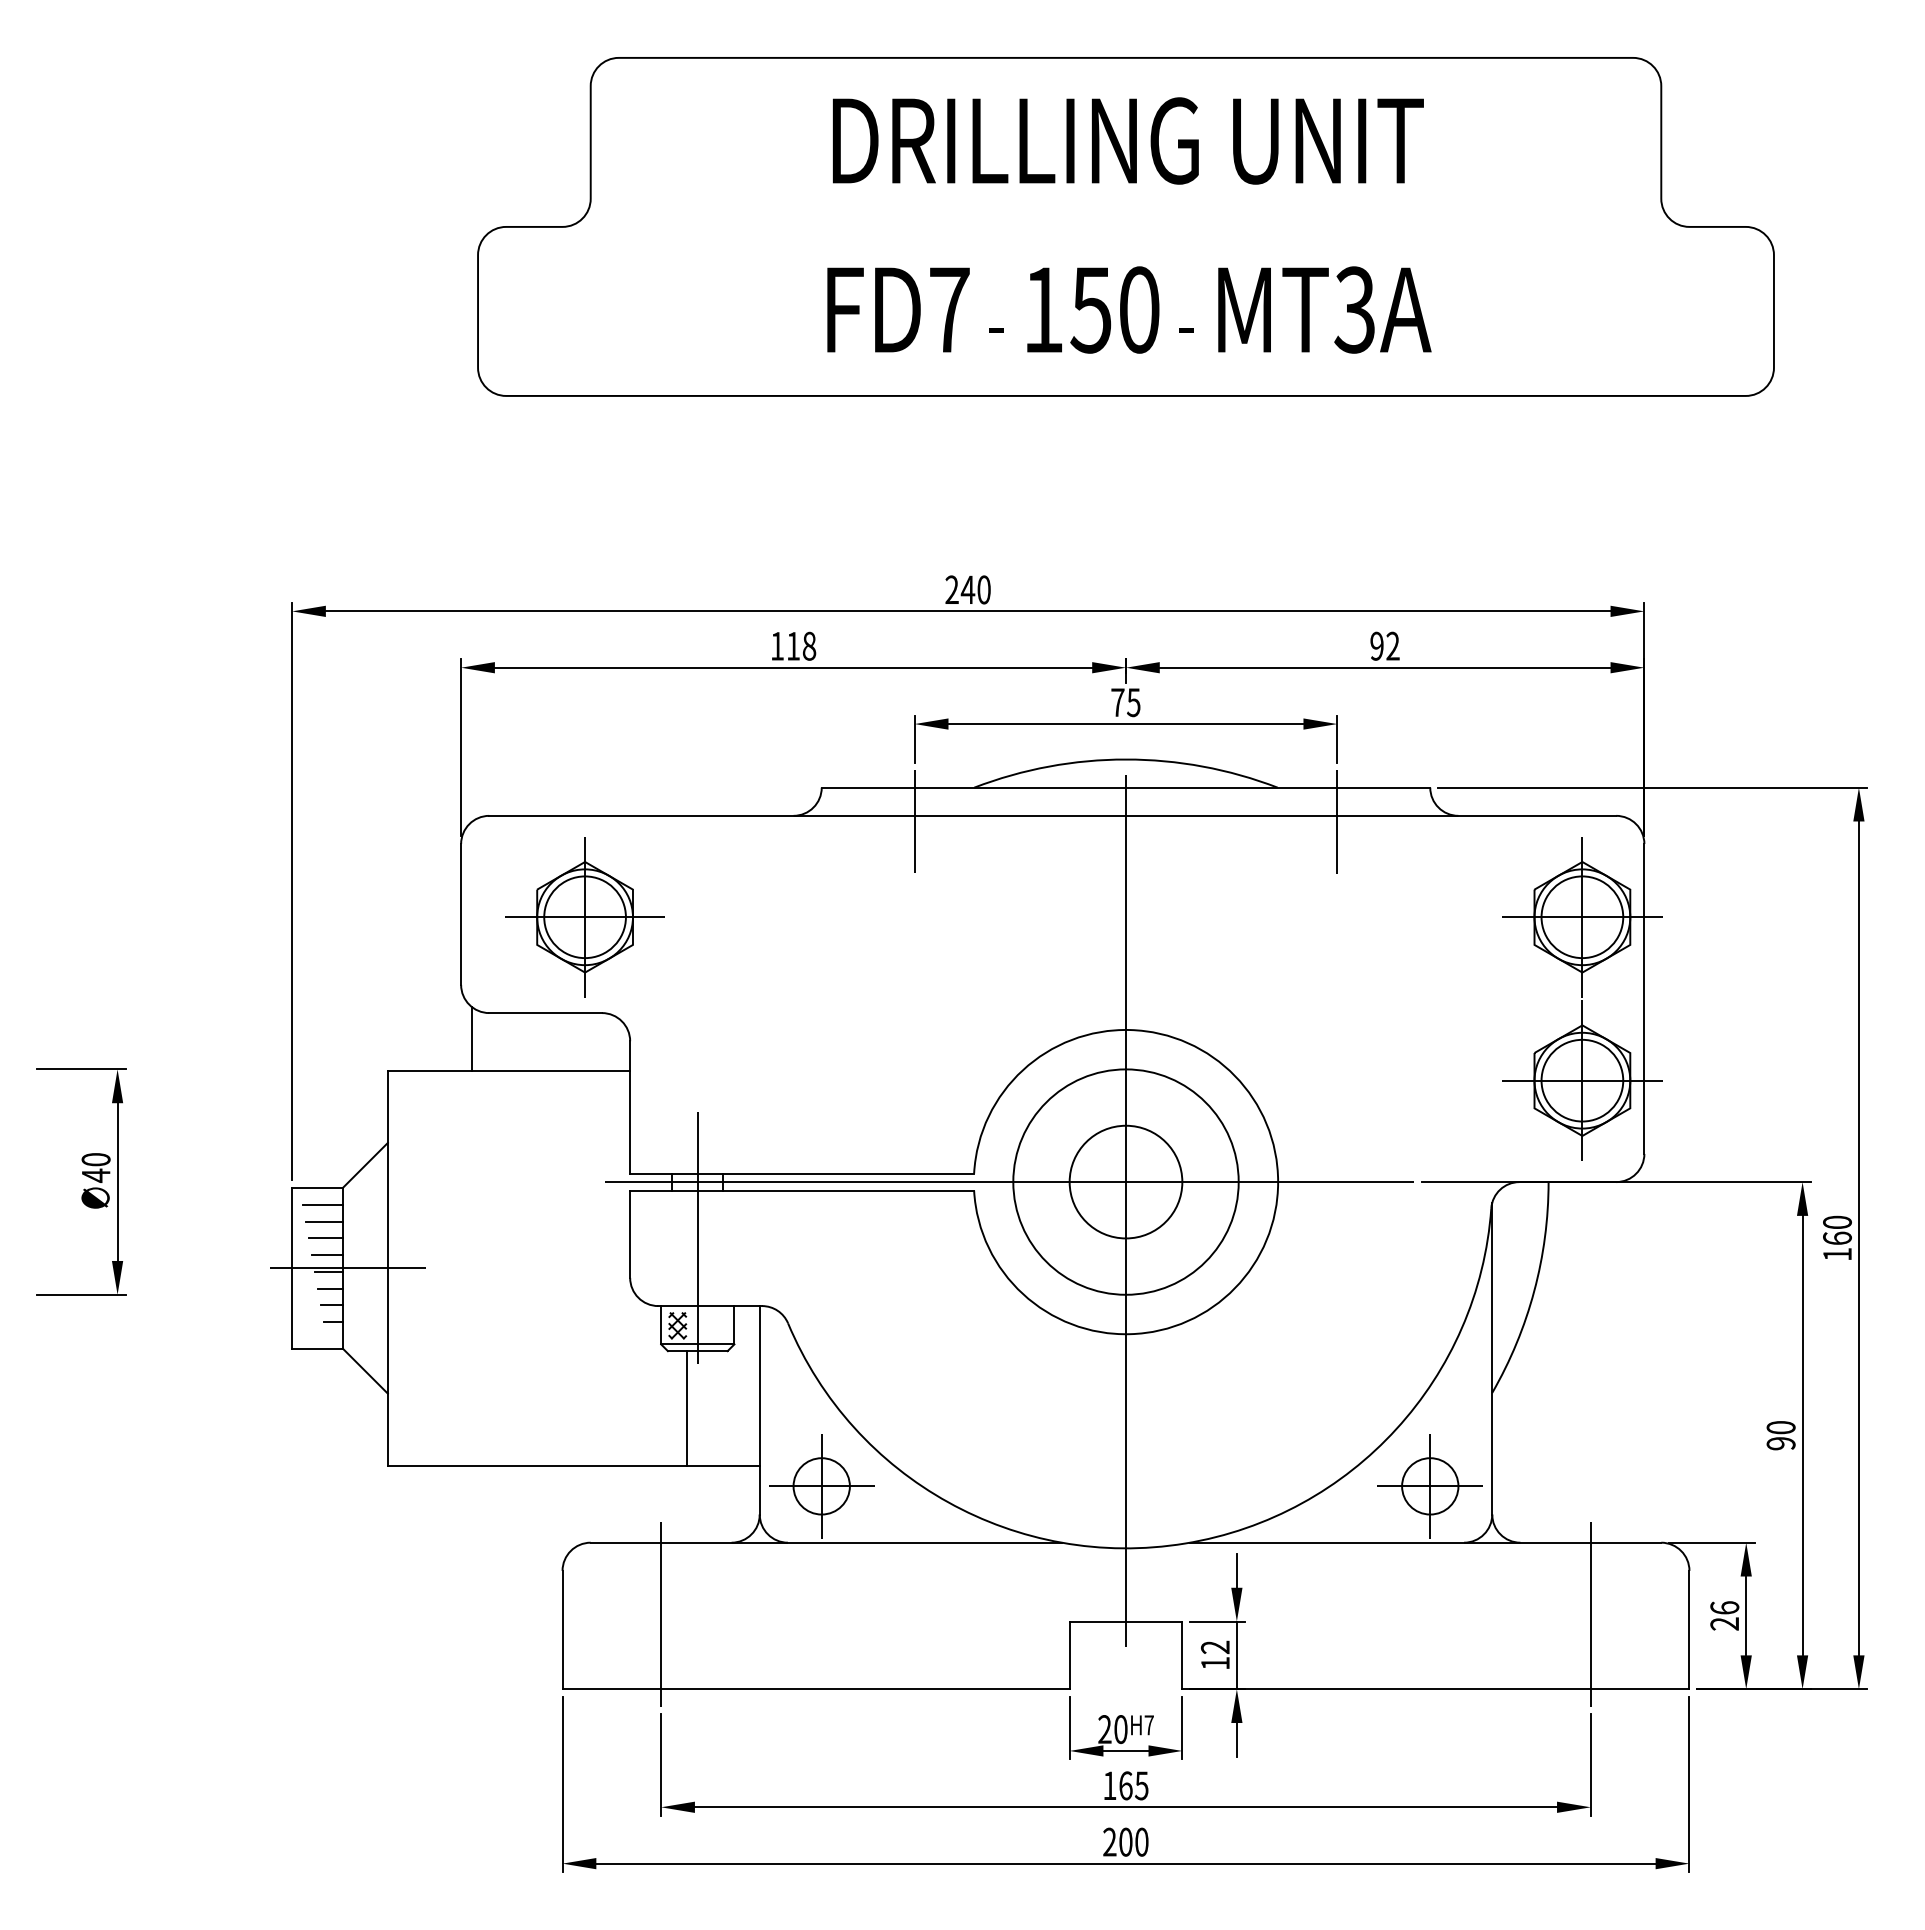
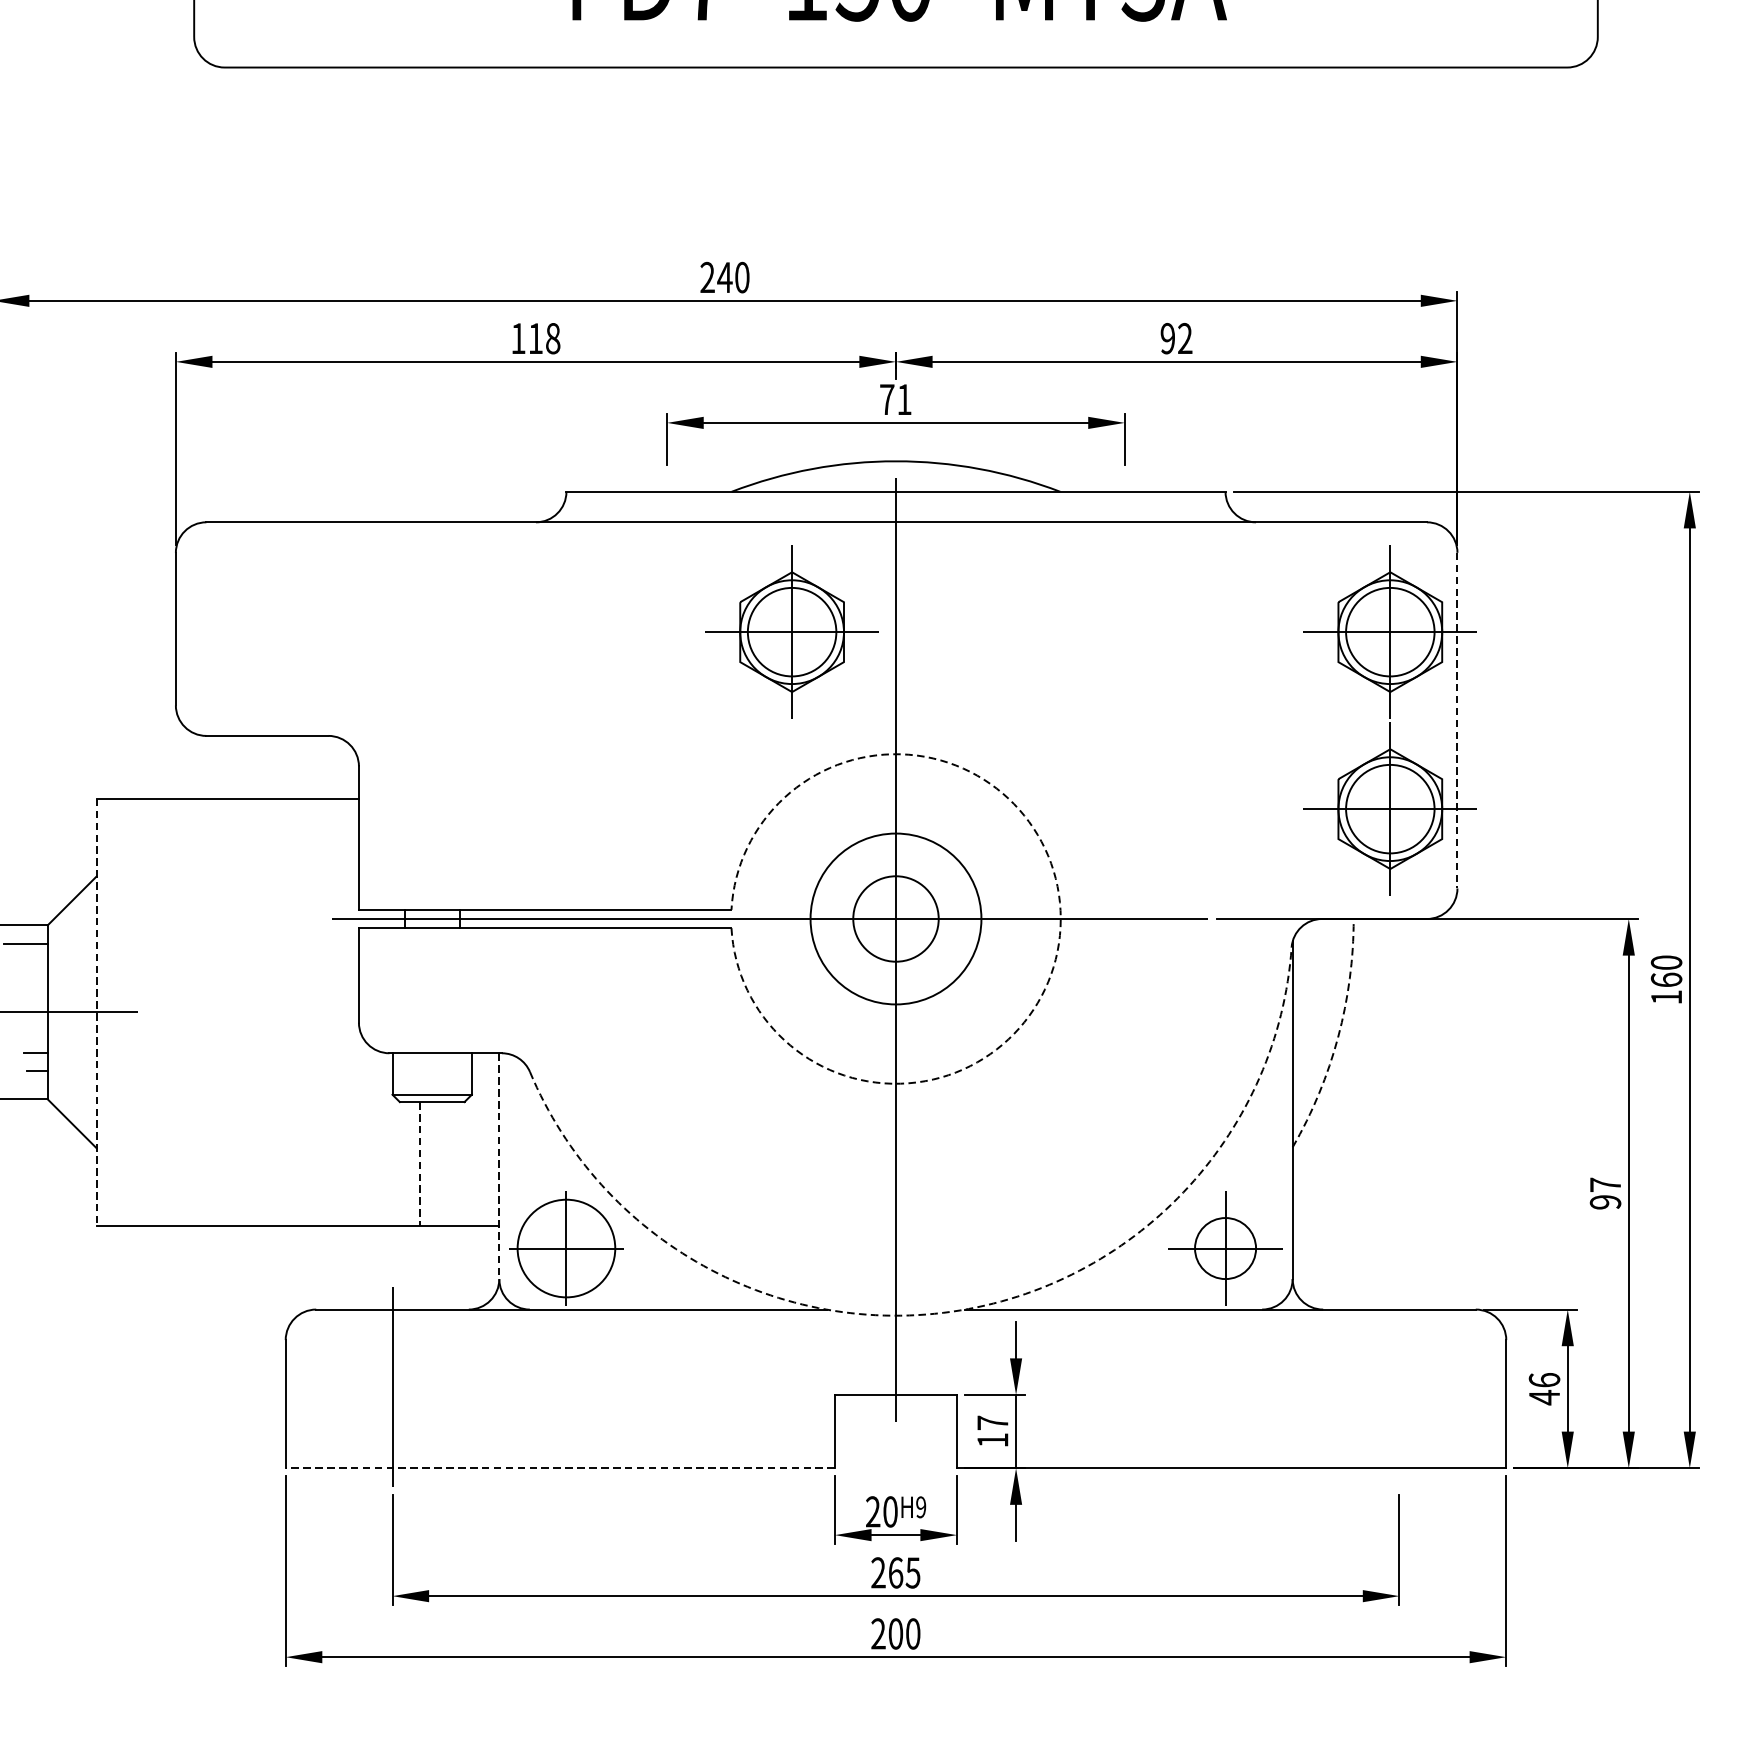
text: (1133, 702) -> (904, 399), 75 -> 71
line: (914, 821) -> (666, 528), removed
line: (1337, 822) -> (1125, 529), removed
part: (584, 917) -> (791, 632), moved
line: (1644, 998) -> (1457, 720), solid -> dashed
line: (472, 1039) -> (188, 764), removed
circle: (1125, 1181) -> (895, 918), size x0.7
circle: (1125, 1181) -> (895, 918), size x0.7
arc: (1278, 1182) -> (1061, 919), solid -> dashed
line: (323, 1221) -> (26, 961), removed
line: (325, 1238) -> (28, 980), removed
line: (697, 1238) -> (431, 980), removed
line: (326, 1255) -> (30, 998), removed
line: (387, 1268) -> (96, 1012), solid -> dashed
line: (328, 1271) -> (32, 1015), removed
line: (329, 1288) -> (33, 1034), removed
arc: (1534, 1291) -> (1338, 1037), solid -> dashed
hatch: (677, 1325) -> (410, 1074), removed
line: (686, 1408) -> (419, 1164), solid -> dashed
line: (759, 1410) -> (499, 1166), solid -> dashed
text: (1780, 1427) -> (1604, 1184), 90 -> 97
circle: (821, 1486) -> (566, 1248), size x1.6
arc: (1185, 1543) -> (960, 1310), solid -> dashed
line: (1590, 1613) -> (1399, 1386), removed
text: (1724, 1623) -> (1544, 1397), 26 -> 46
text: (1215, 1647) -> (992, 1423), 12 -> 17
line: (816, 1689) -> (560, 1468), solid -> dashed
text: (1148, 1725) -> (920, 1507), H7 -> H9
text: (1109, 1785) -> (878, 1572), 165 -> 265

